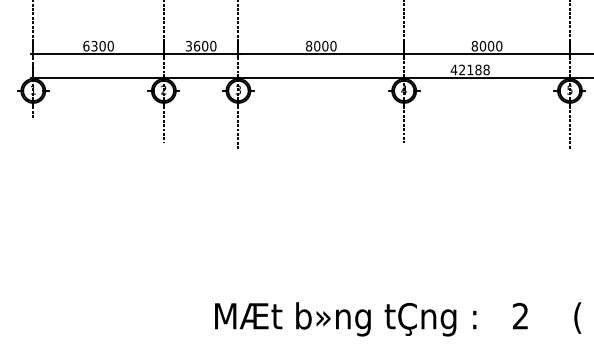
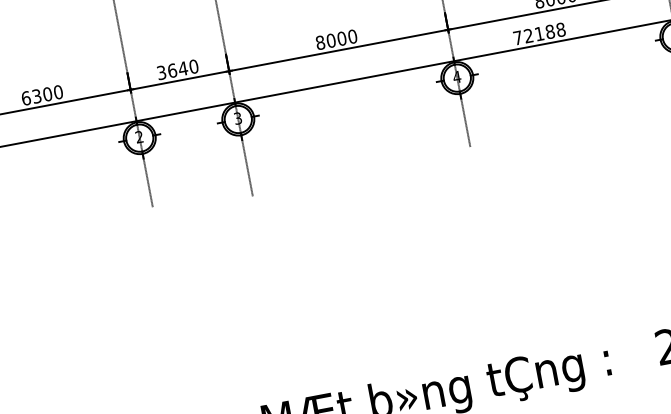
text: (204, 45) -> (182, 67), 3600 -> 3640
text: (453, 69) -> (517, 37), 42188 -> 72188

